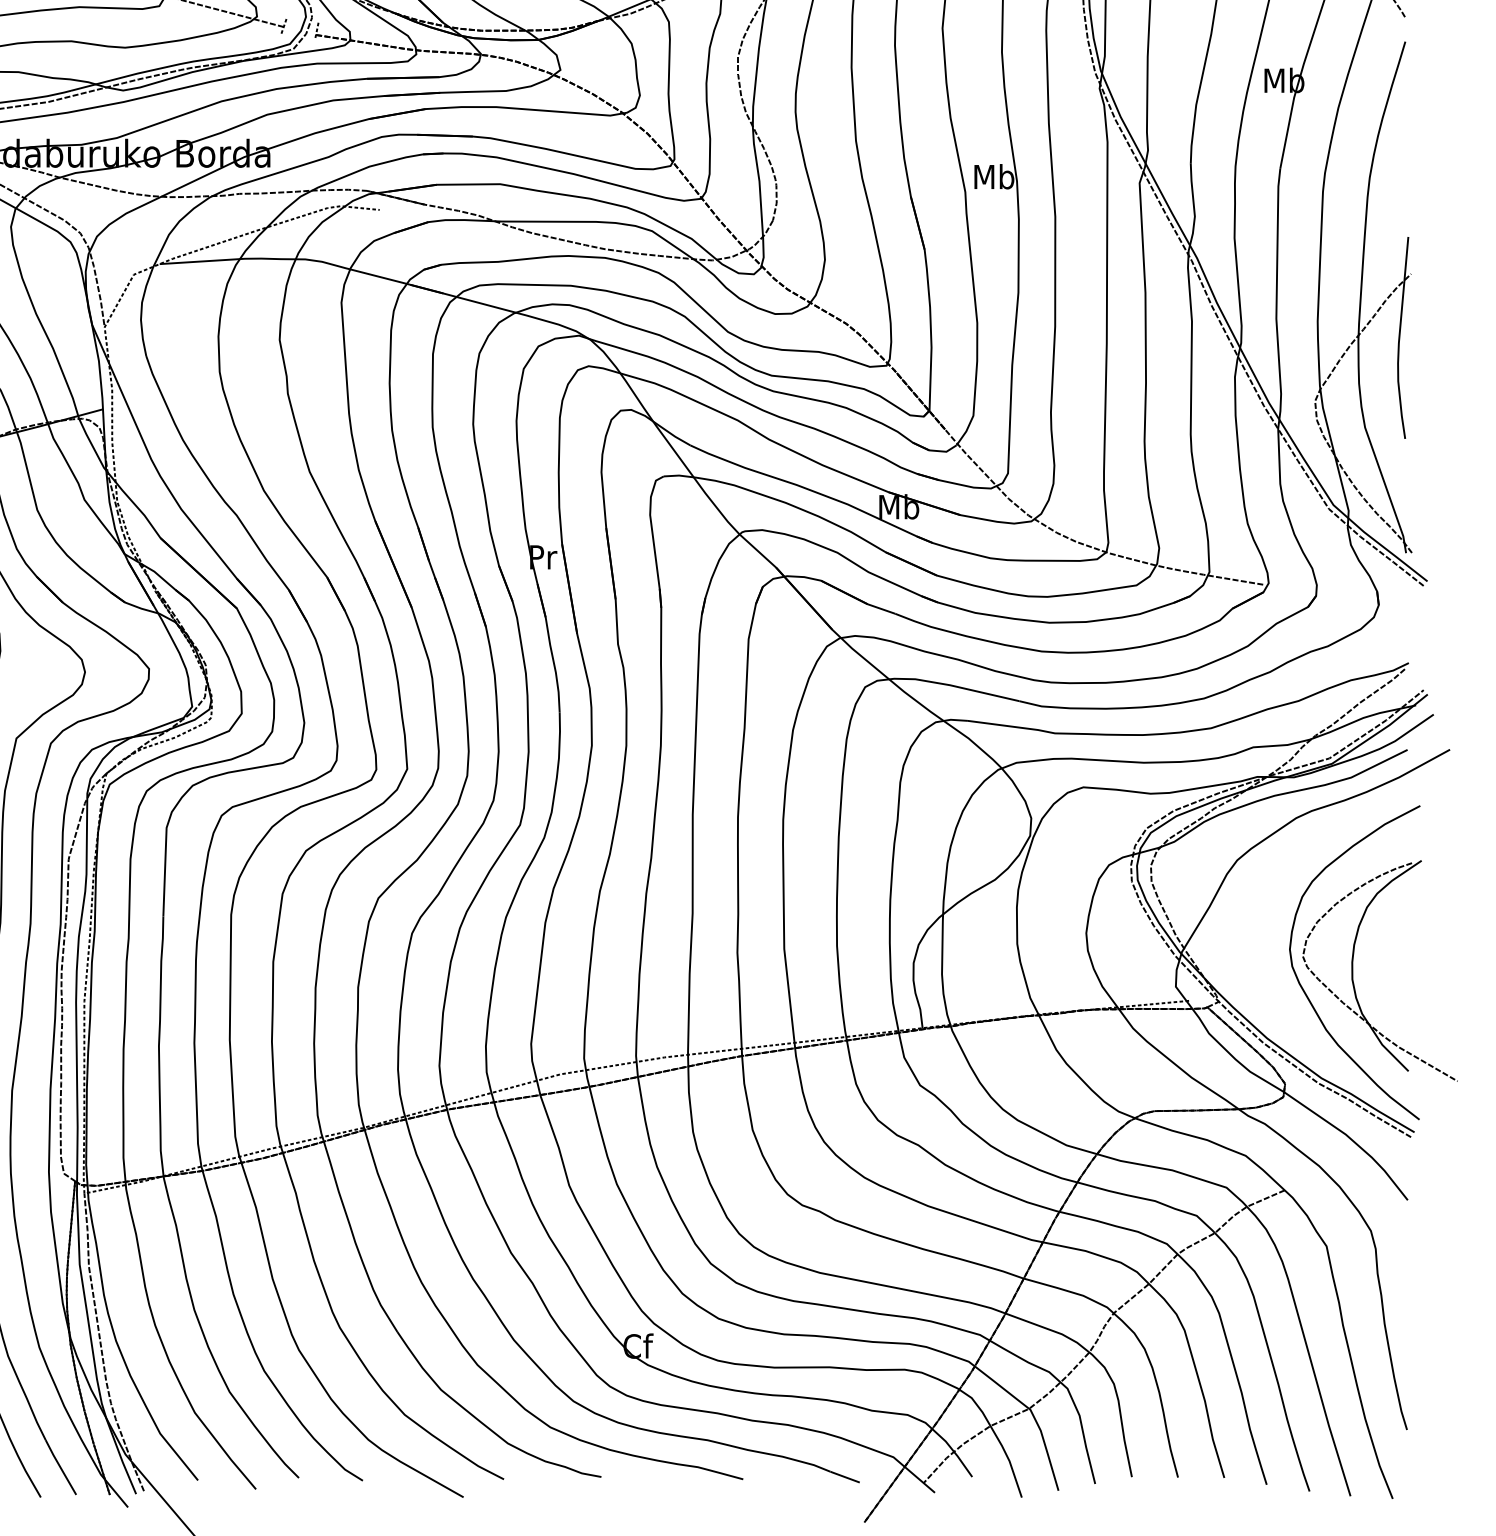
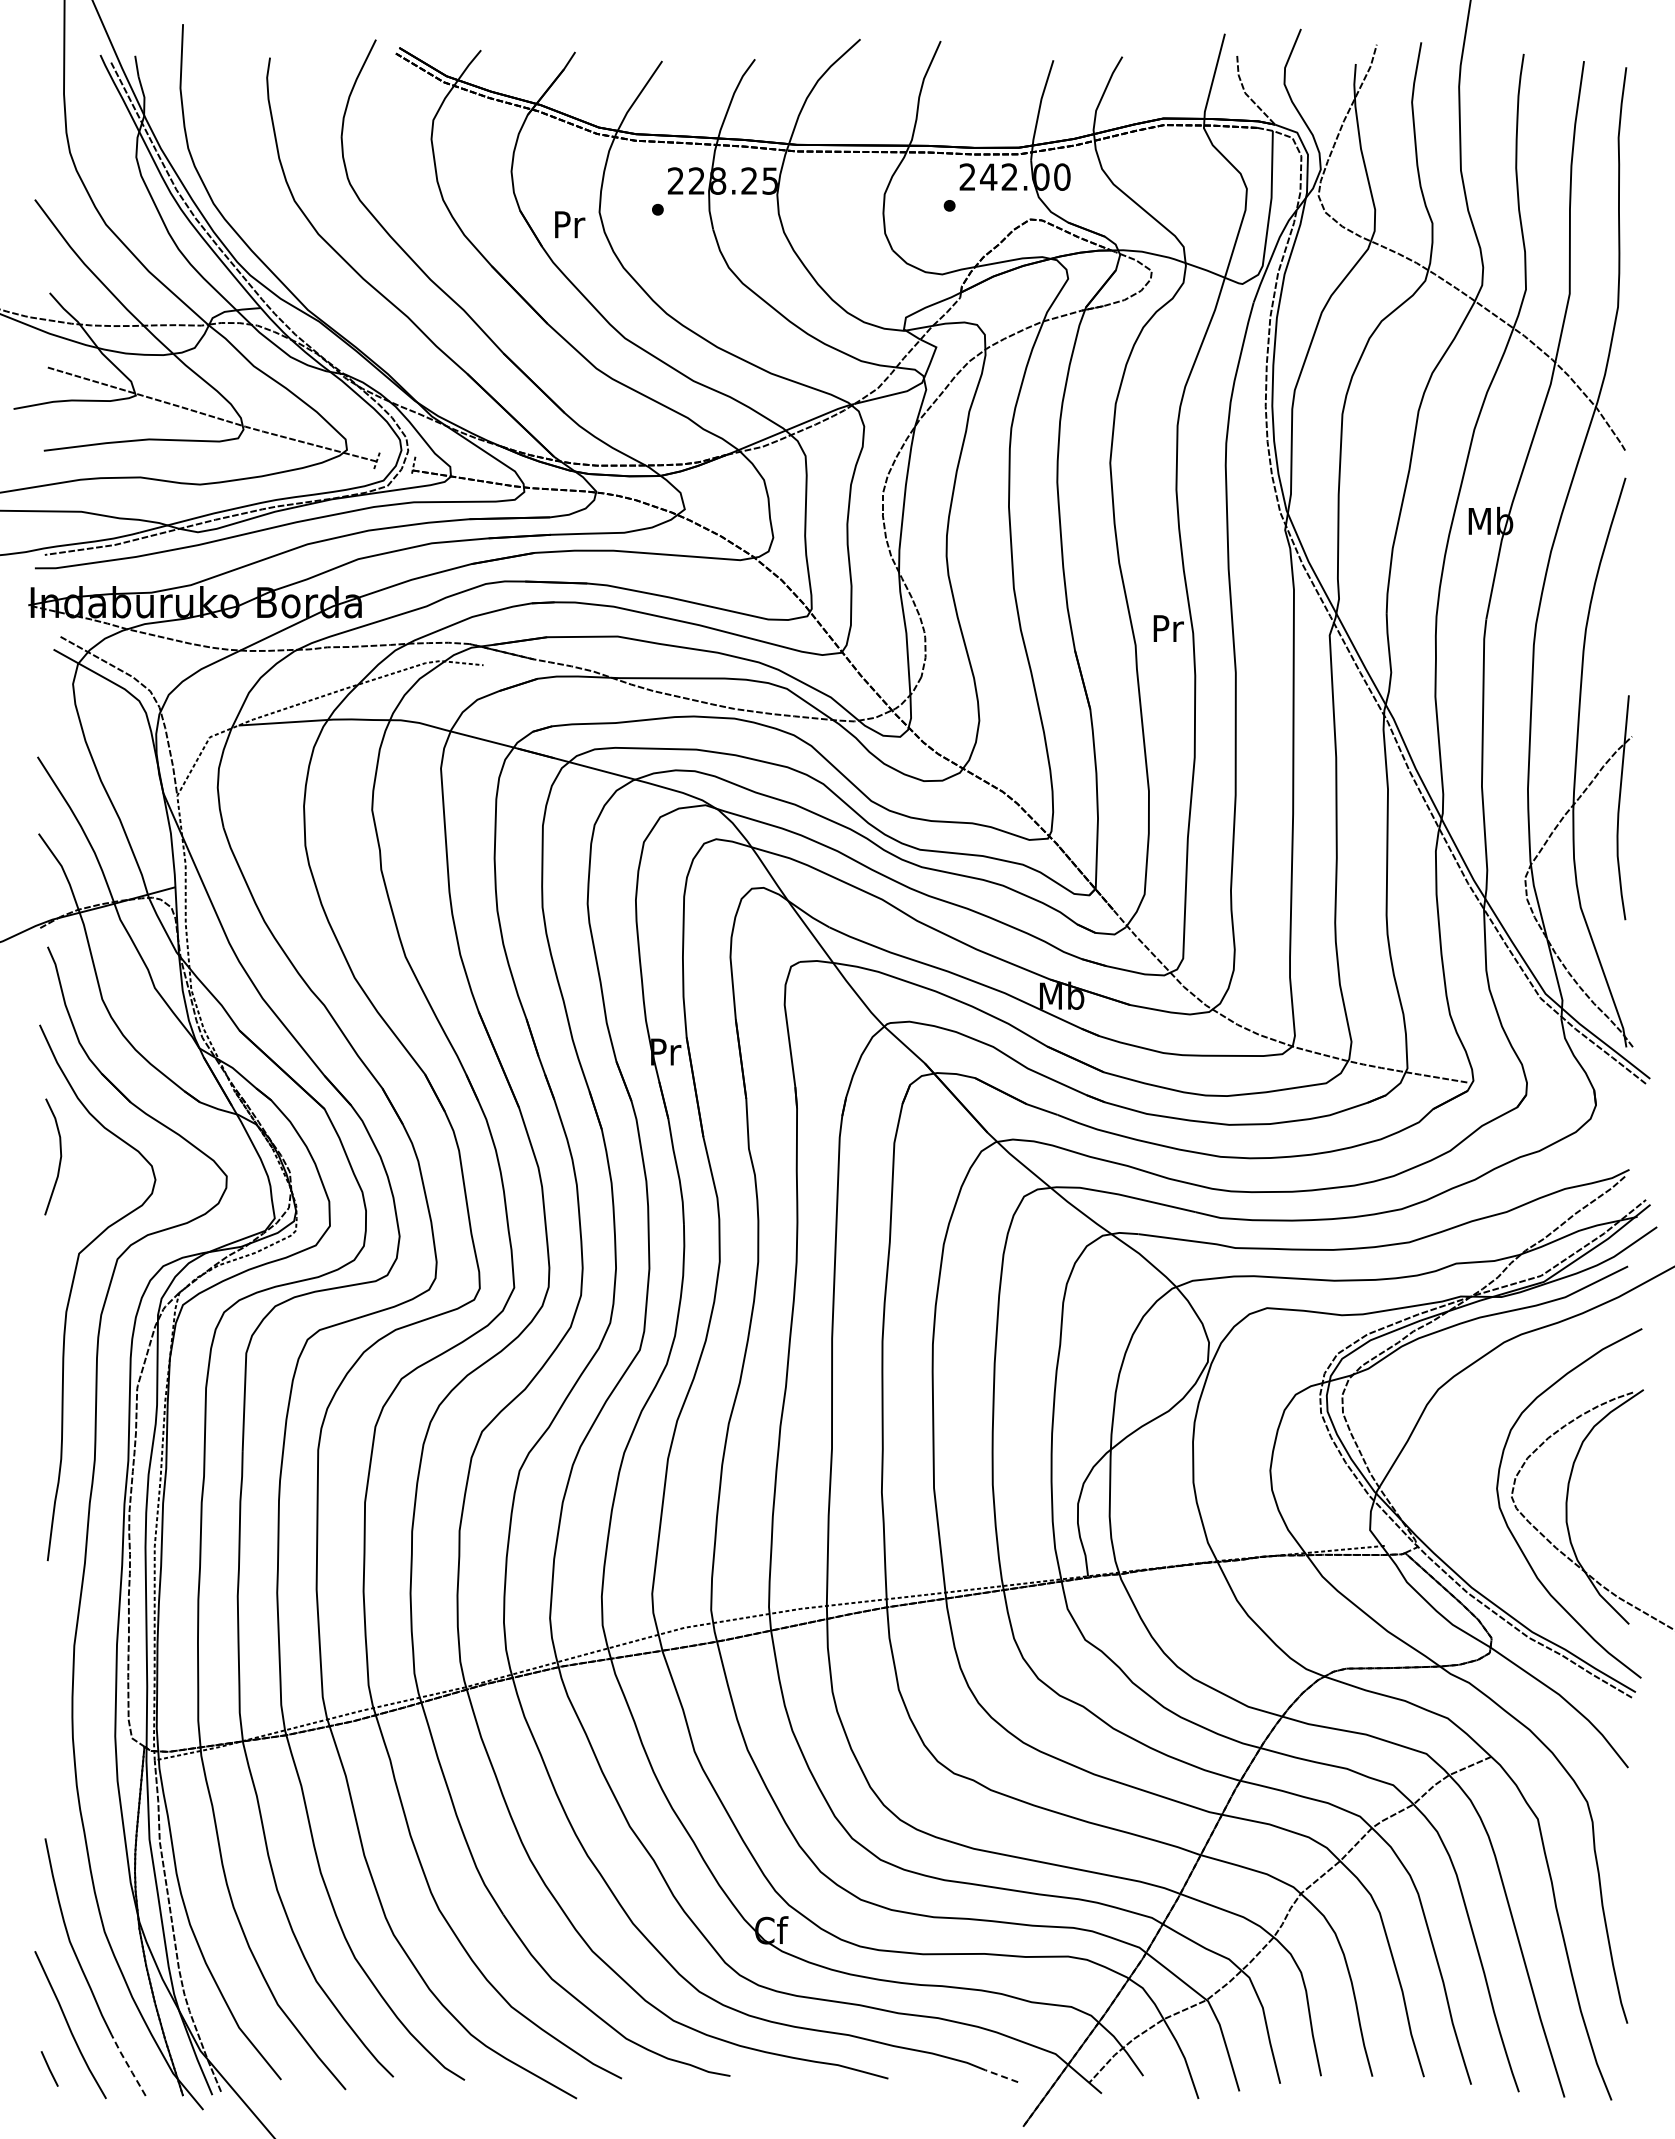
text: (993, 176) -> (1167, 628), Mb -> Pr
line: (60, 1467) -> (128, 2065), solid -> dashed
line: (844, 1477) -> (1001, 2076), solid -> dashed

